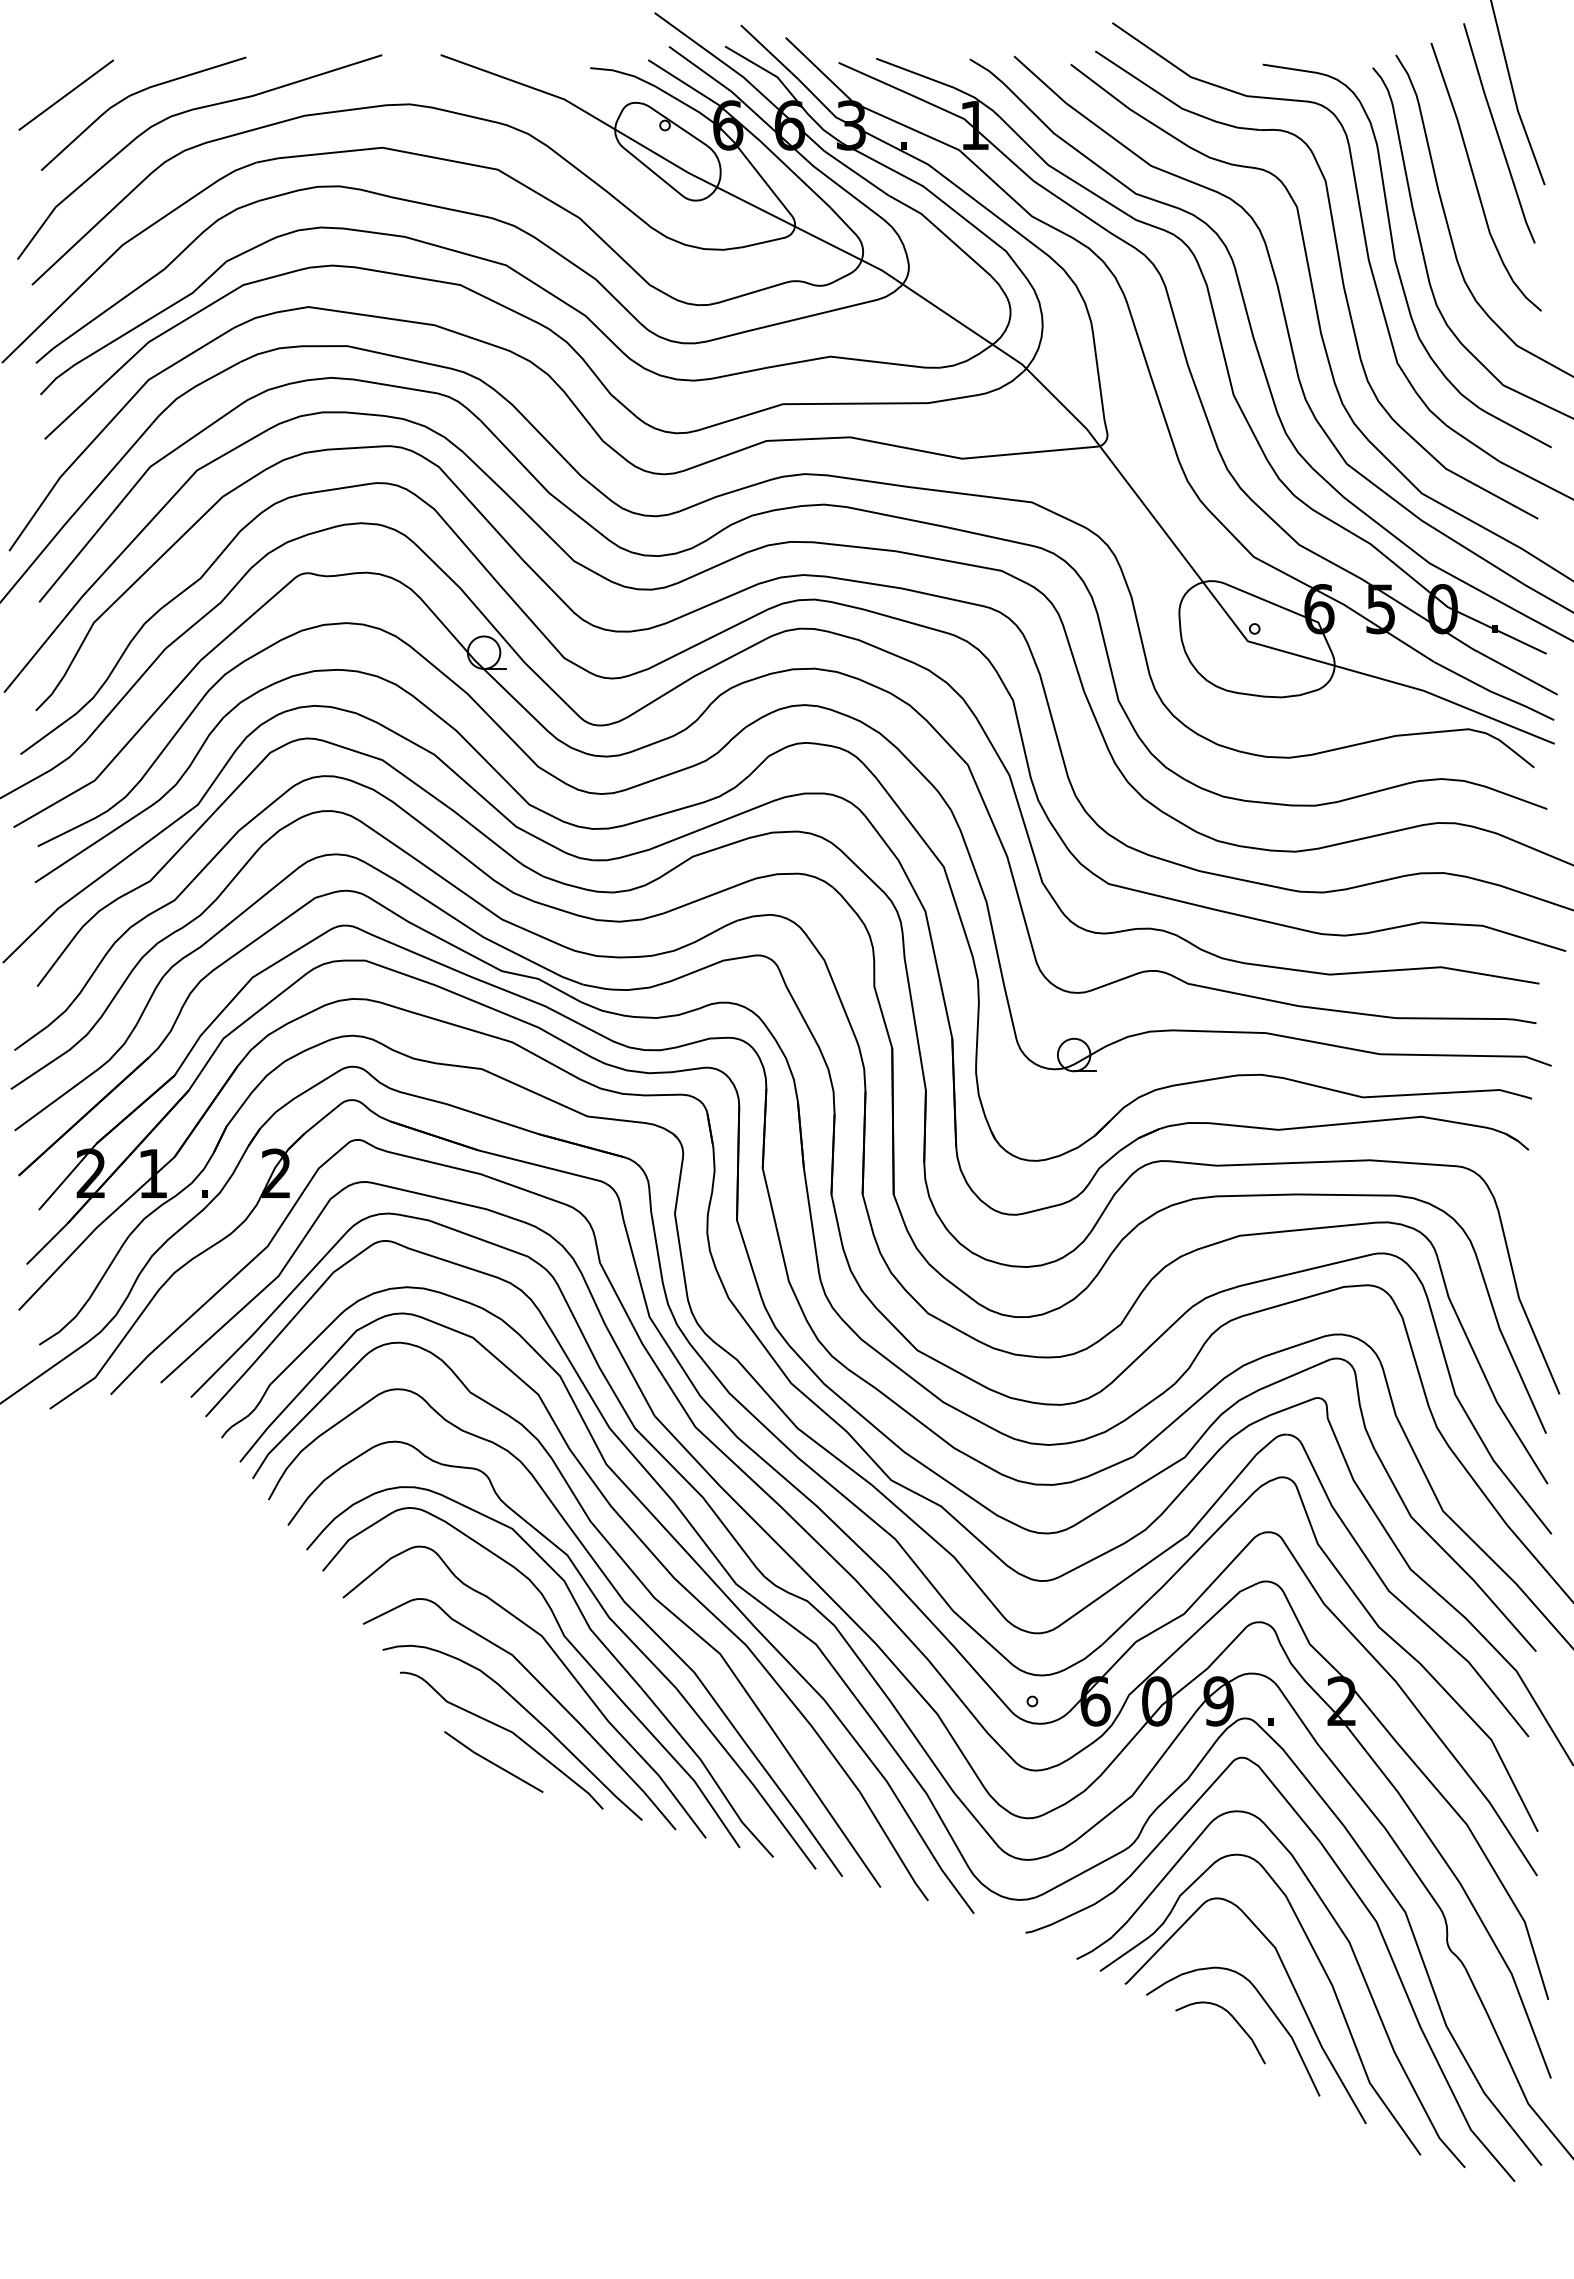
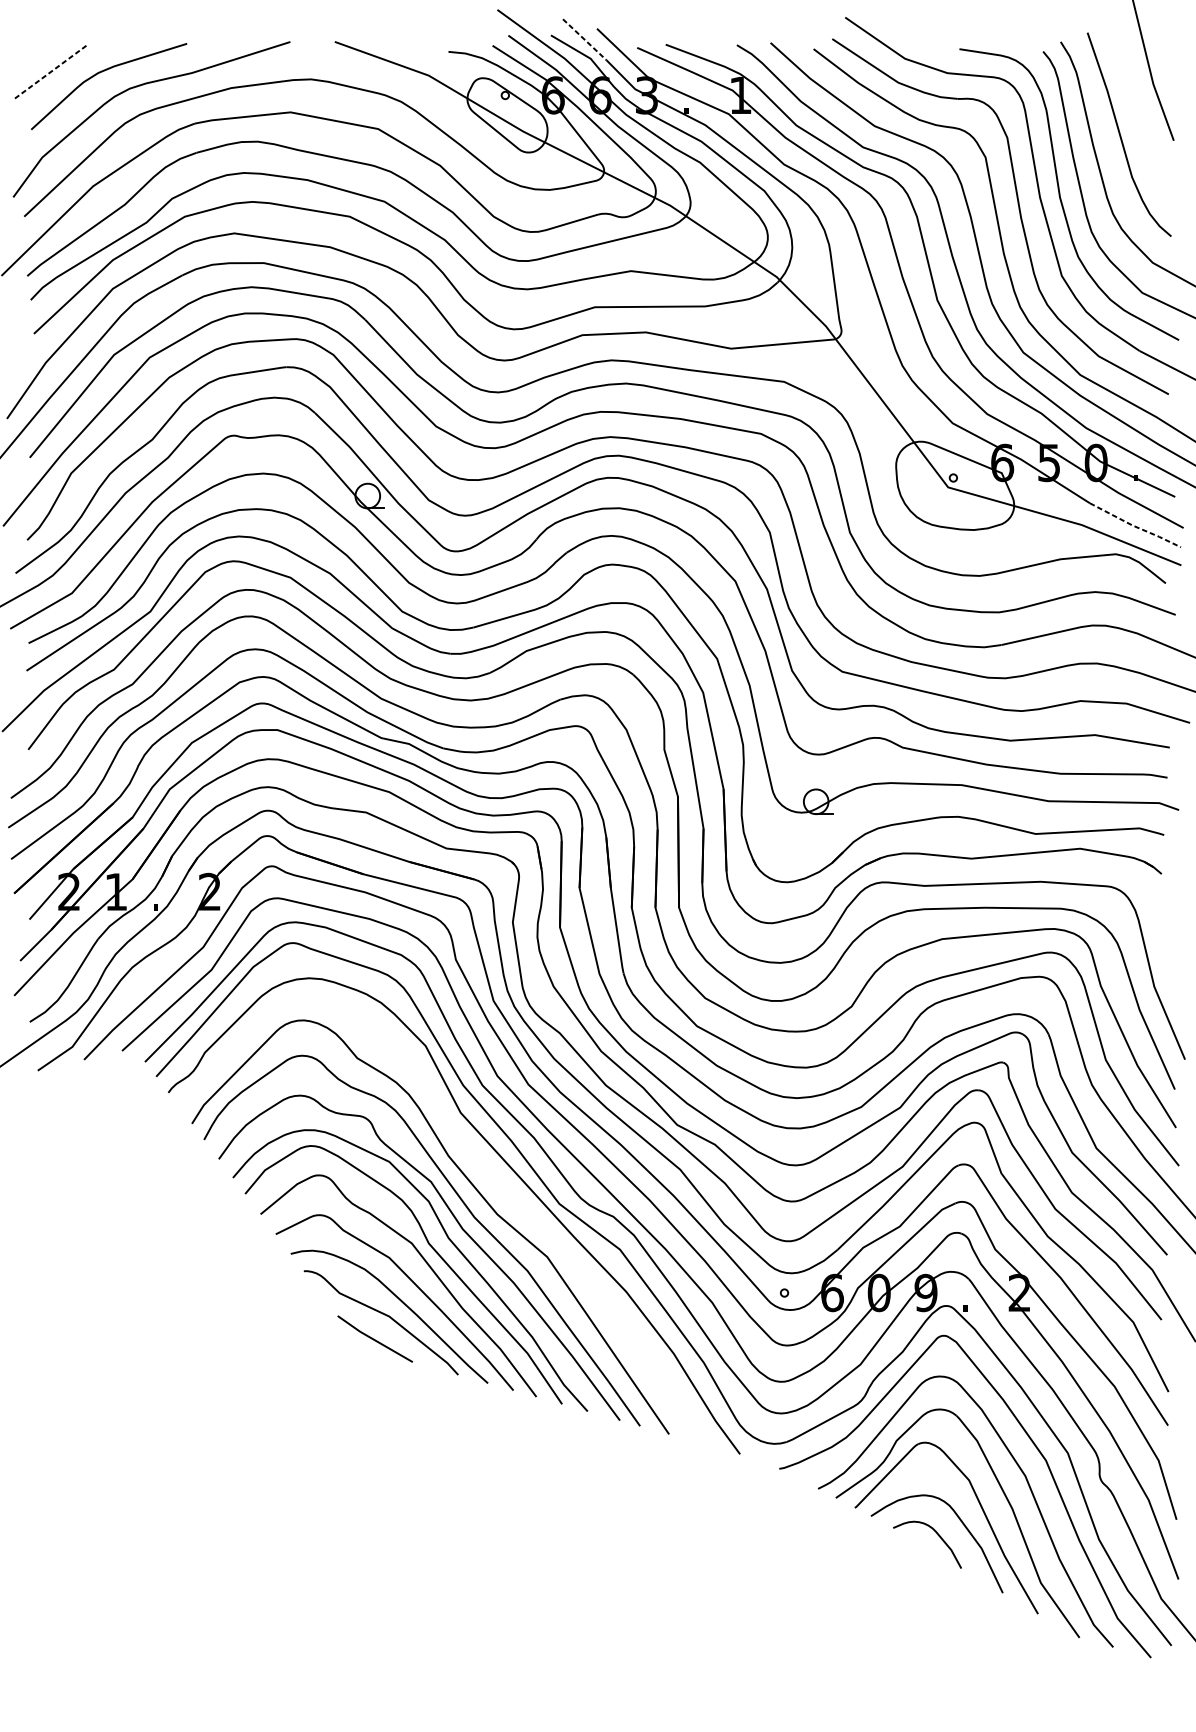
line: (769, 52) -> (584, 39), solid -> dashed
line: (65, 95) -> (49, 72), solid -> dashed
line: (1498, 133) -> (1138, 101), removed
line: (1494, 692) -> (1135, 526), solid -> dashed
curve: (646, 1548) -> (491, 1176), removed

